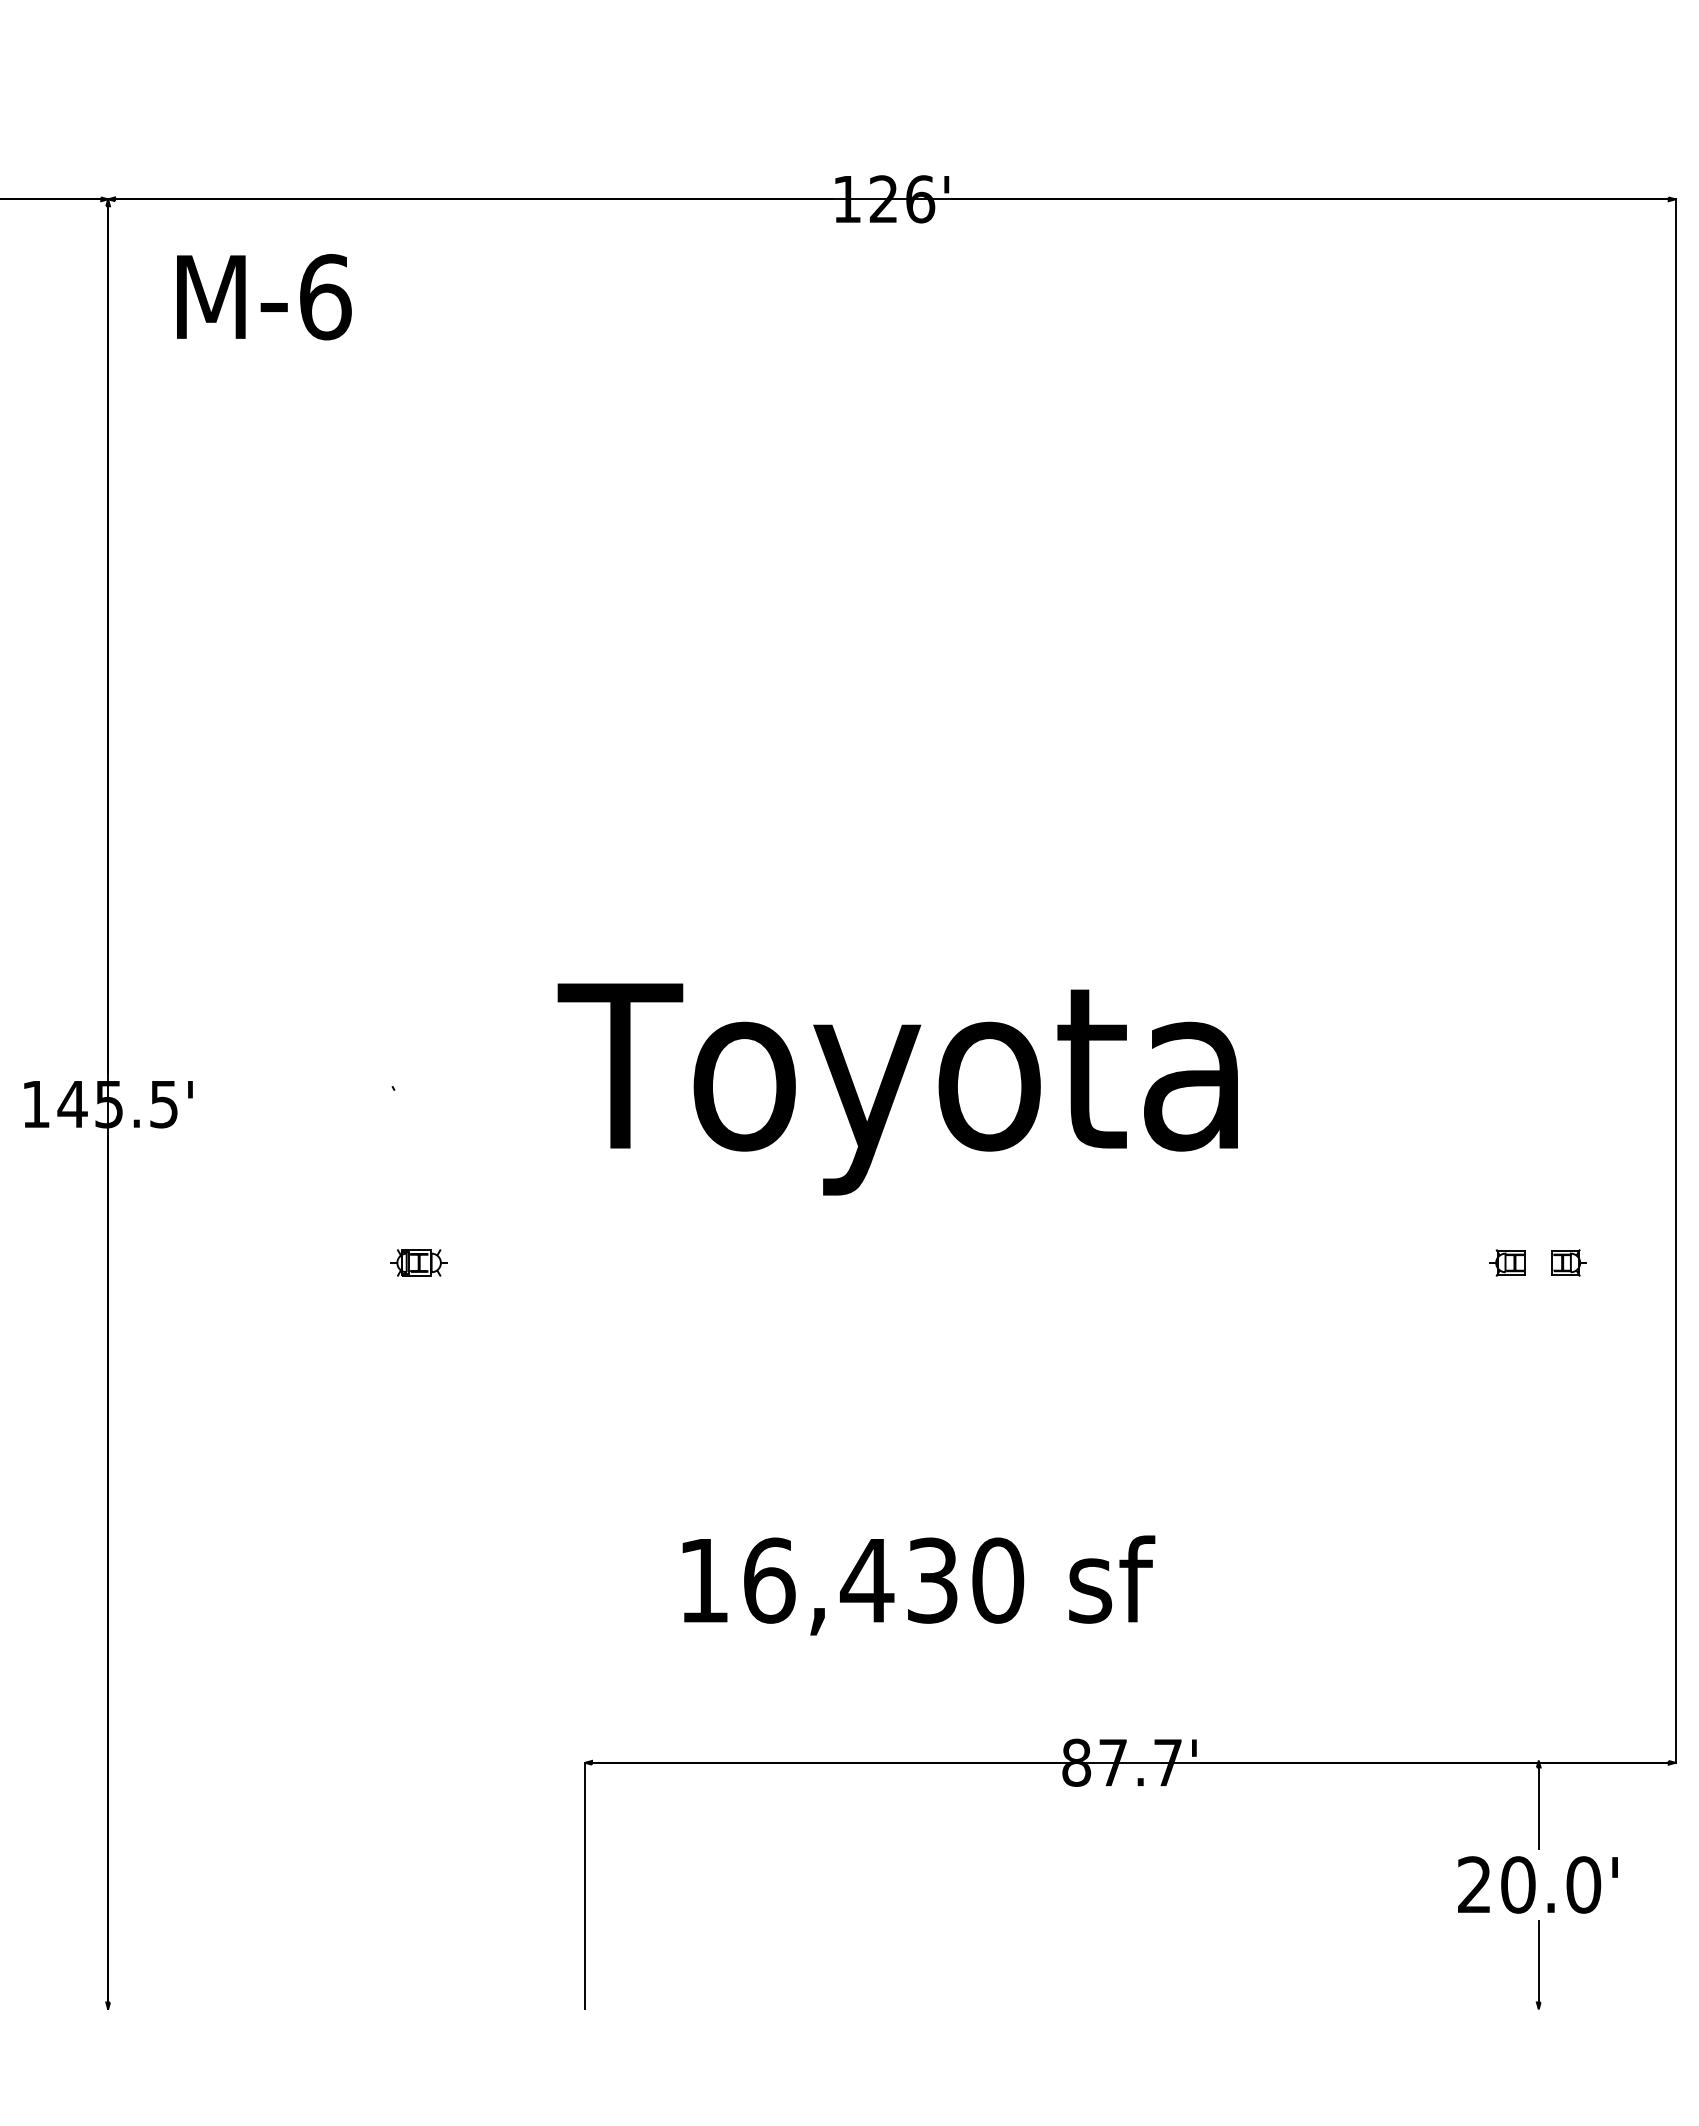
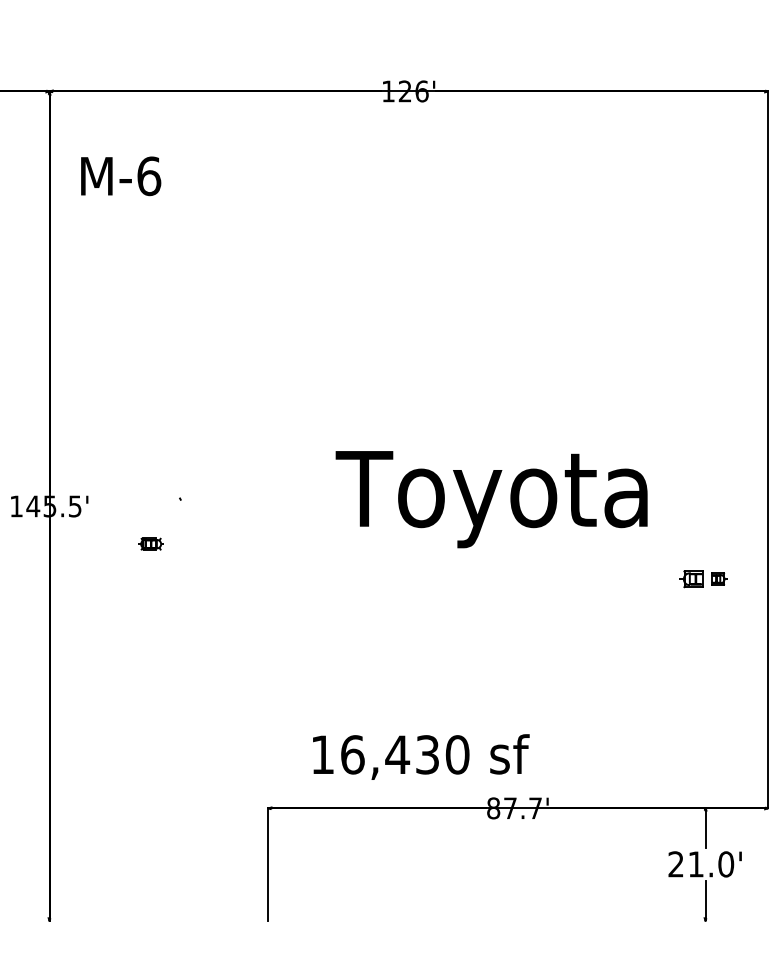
text: (265, 297) -> (121, 176), moved
text: (897, 1089) -> (491, 499), moved
part: (417, 1261) -> (150, 543), moved
part: (1508, 1261) -> (691, 578), size x1.4
text: (919, 1584) -> (421, 756), moved
text: (1519, 1885) -> (696, 864), 20.0' -> 21.0'

